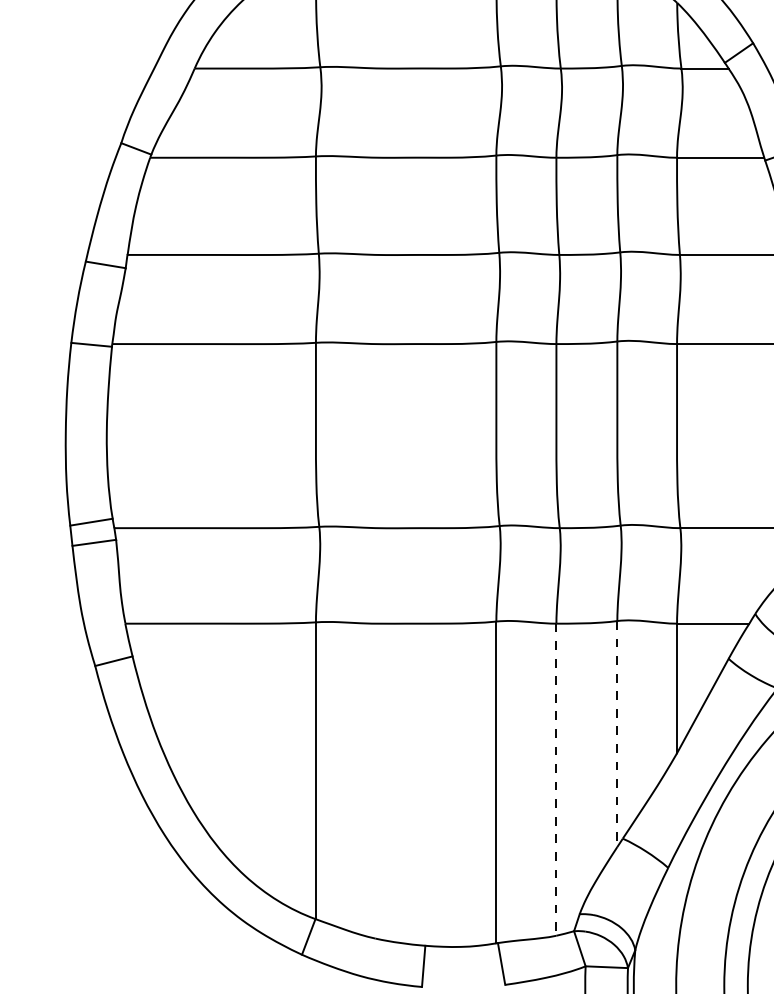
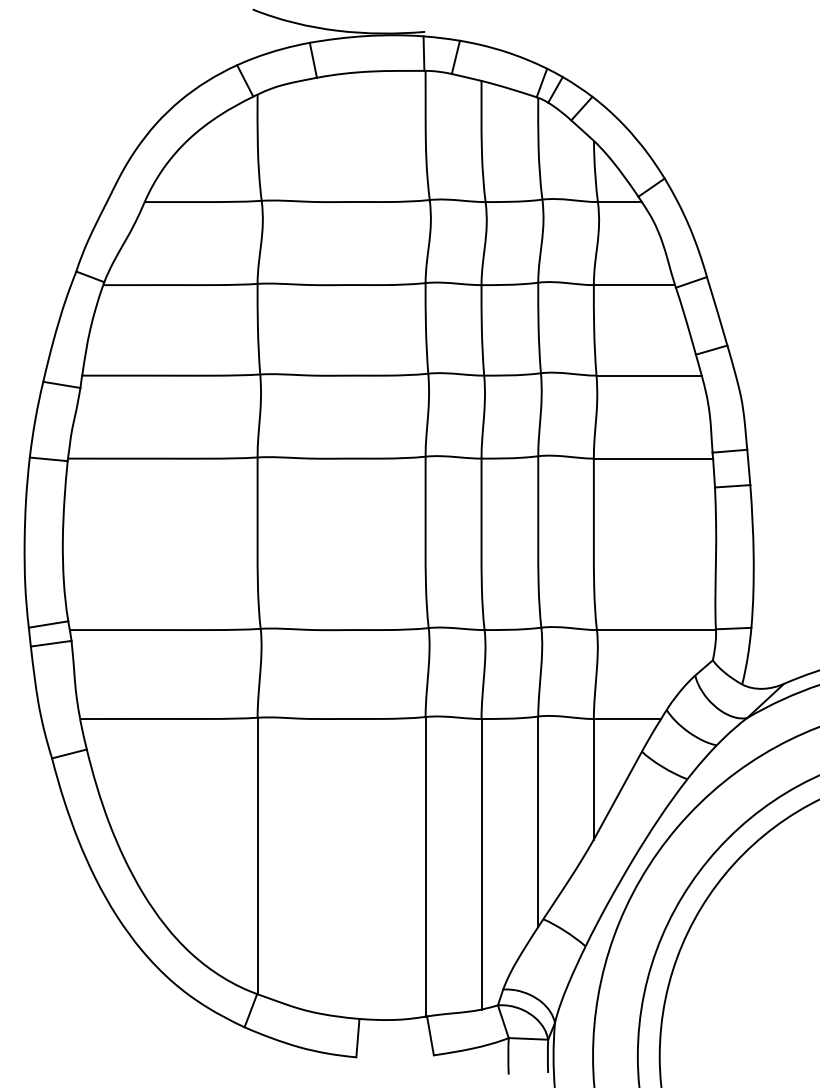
line: (617, 734) -> (538, 822), dashed -> solid
line: (556, 779) -> (481, 864), dashed -> solid

